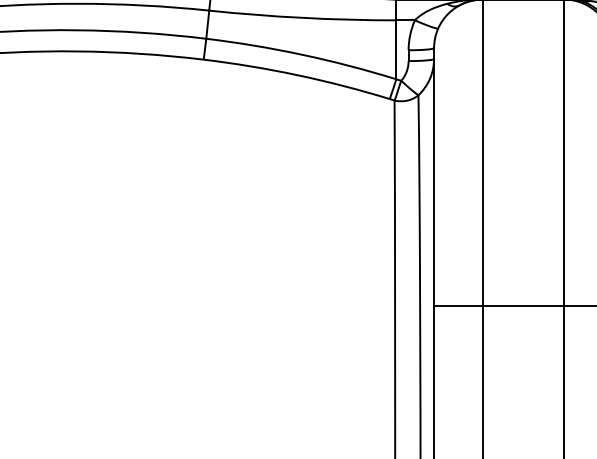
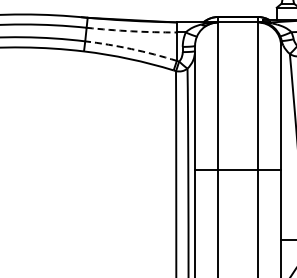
arc: (302, 18) -> (131, 31), solid -> dashed
arc: (302, 55) -> (131, 49), solid -> dashed

